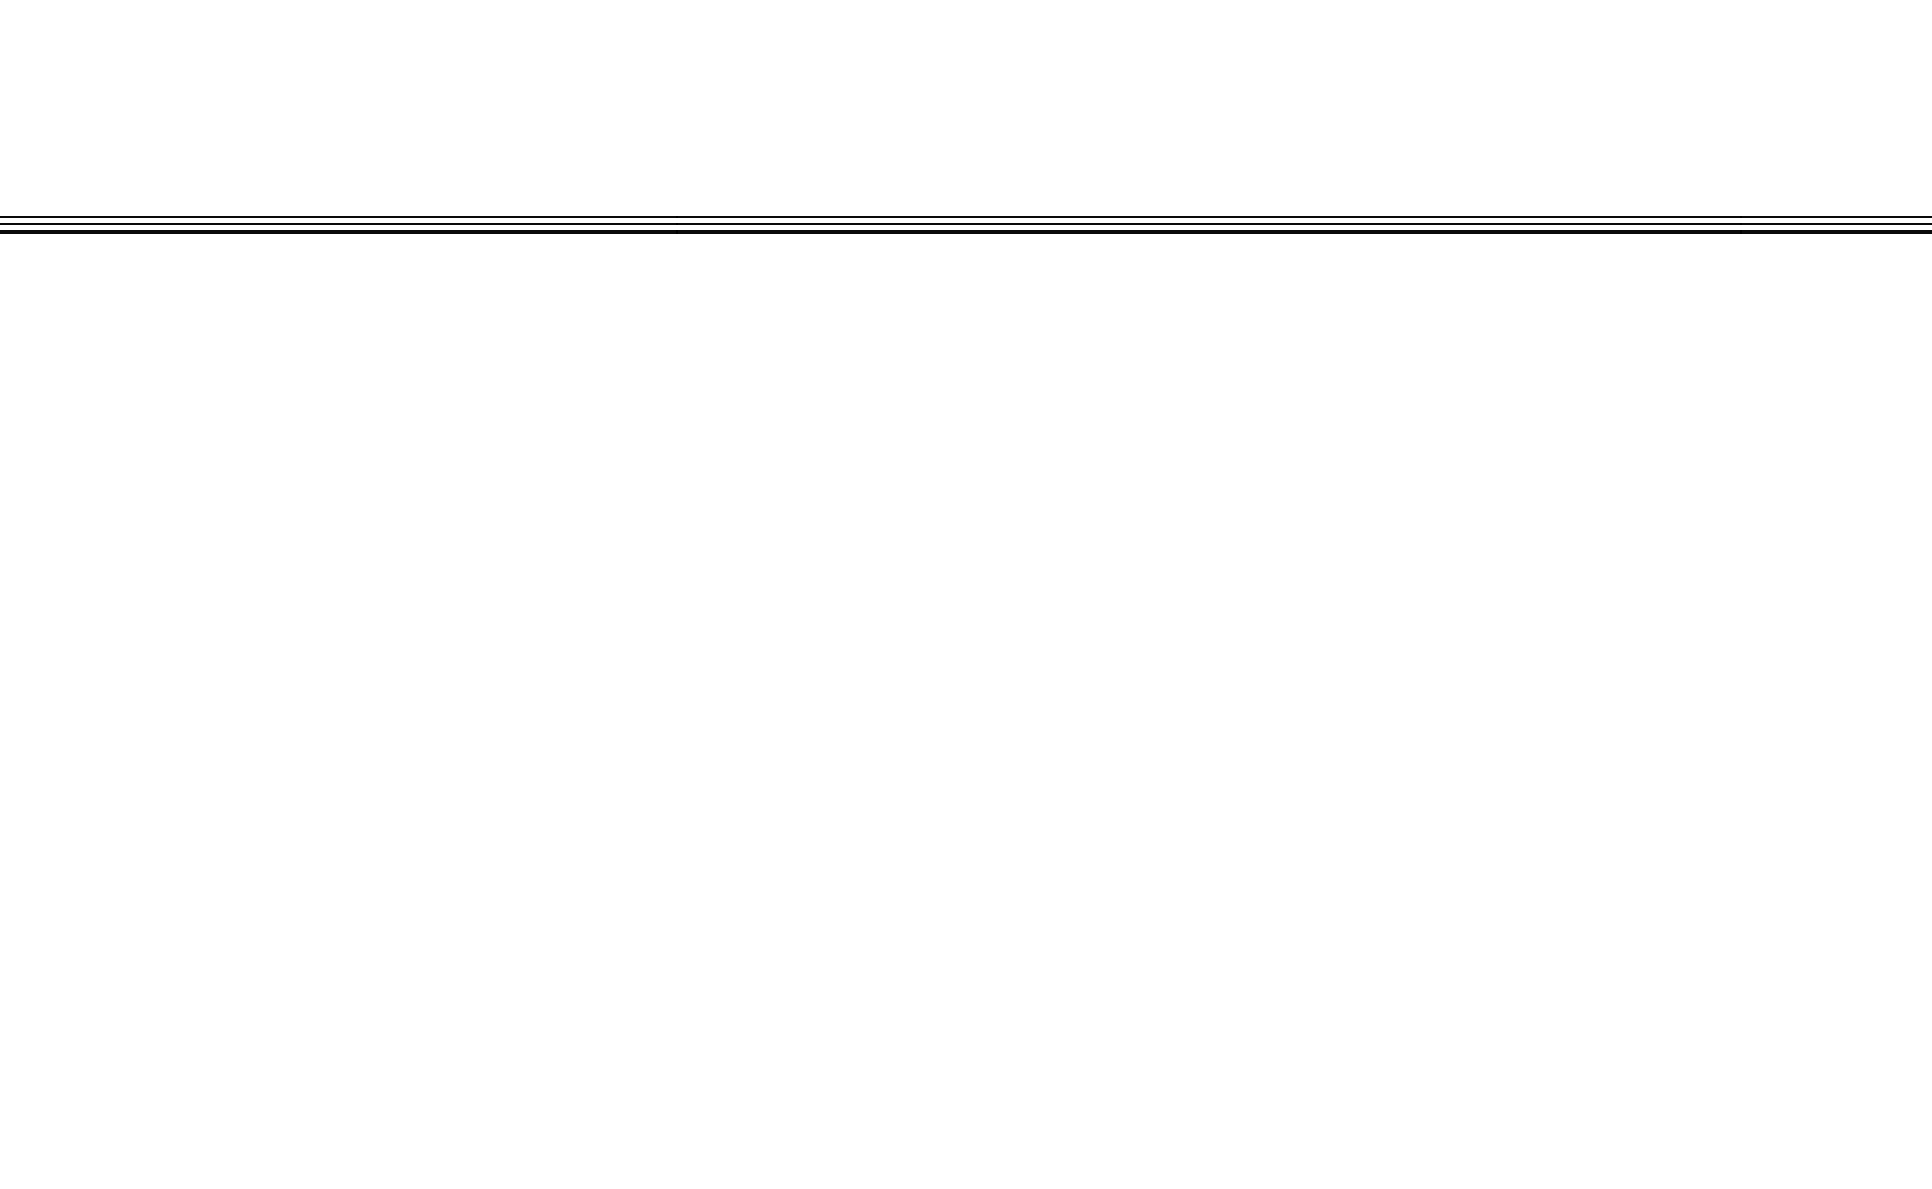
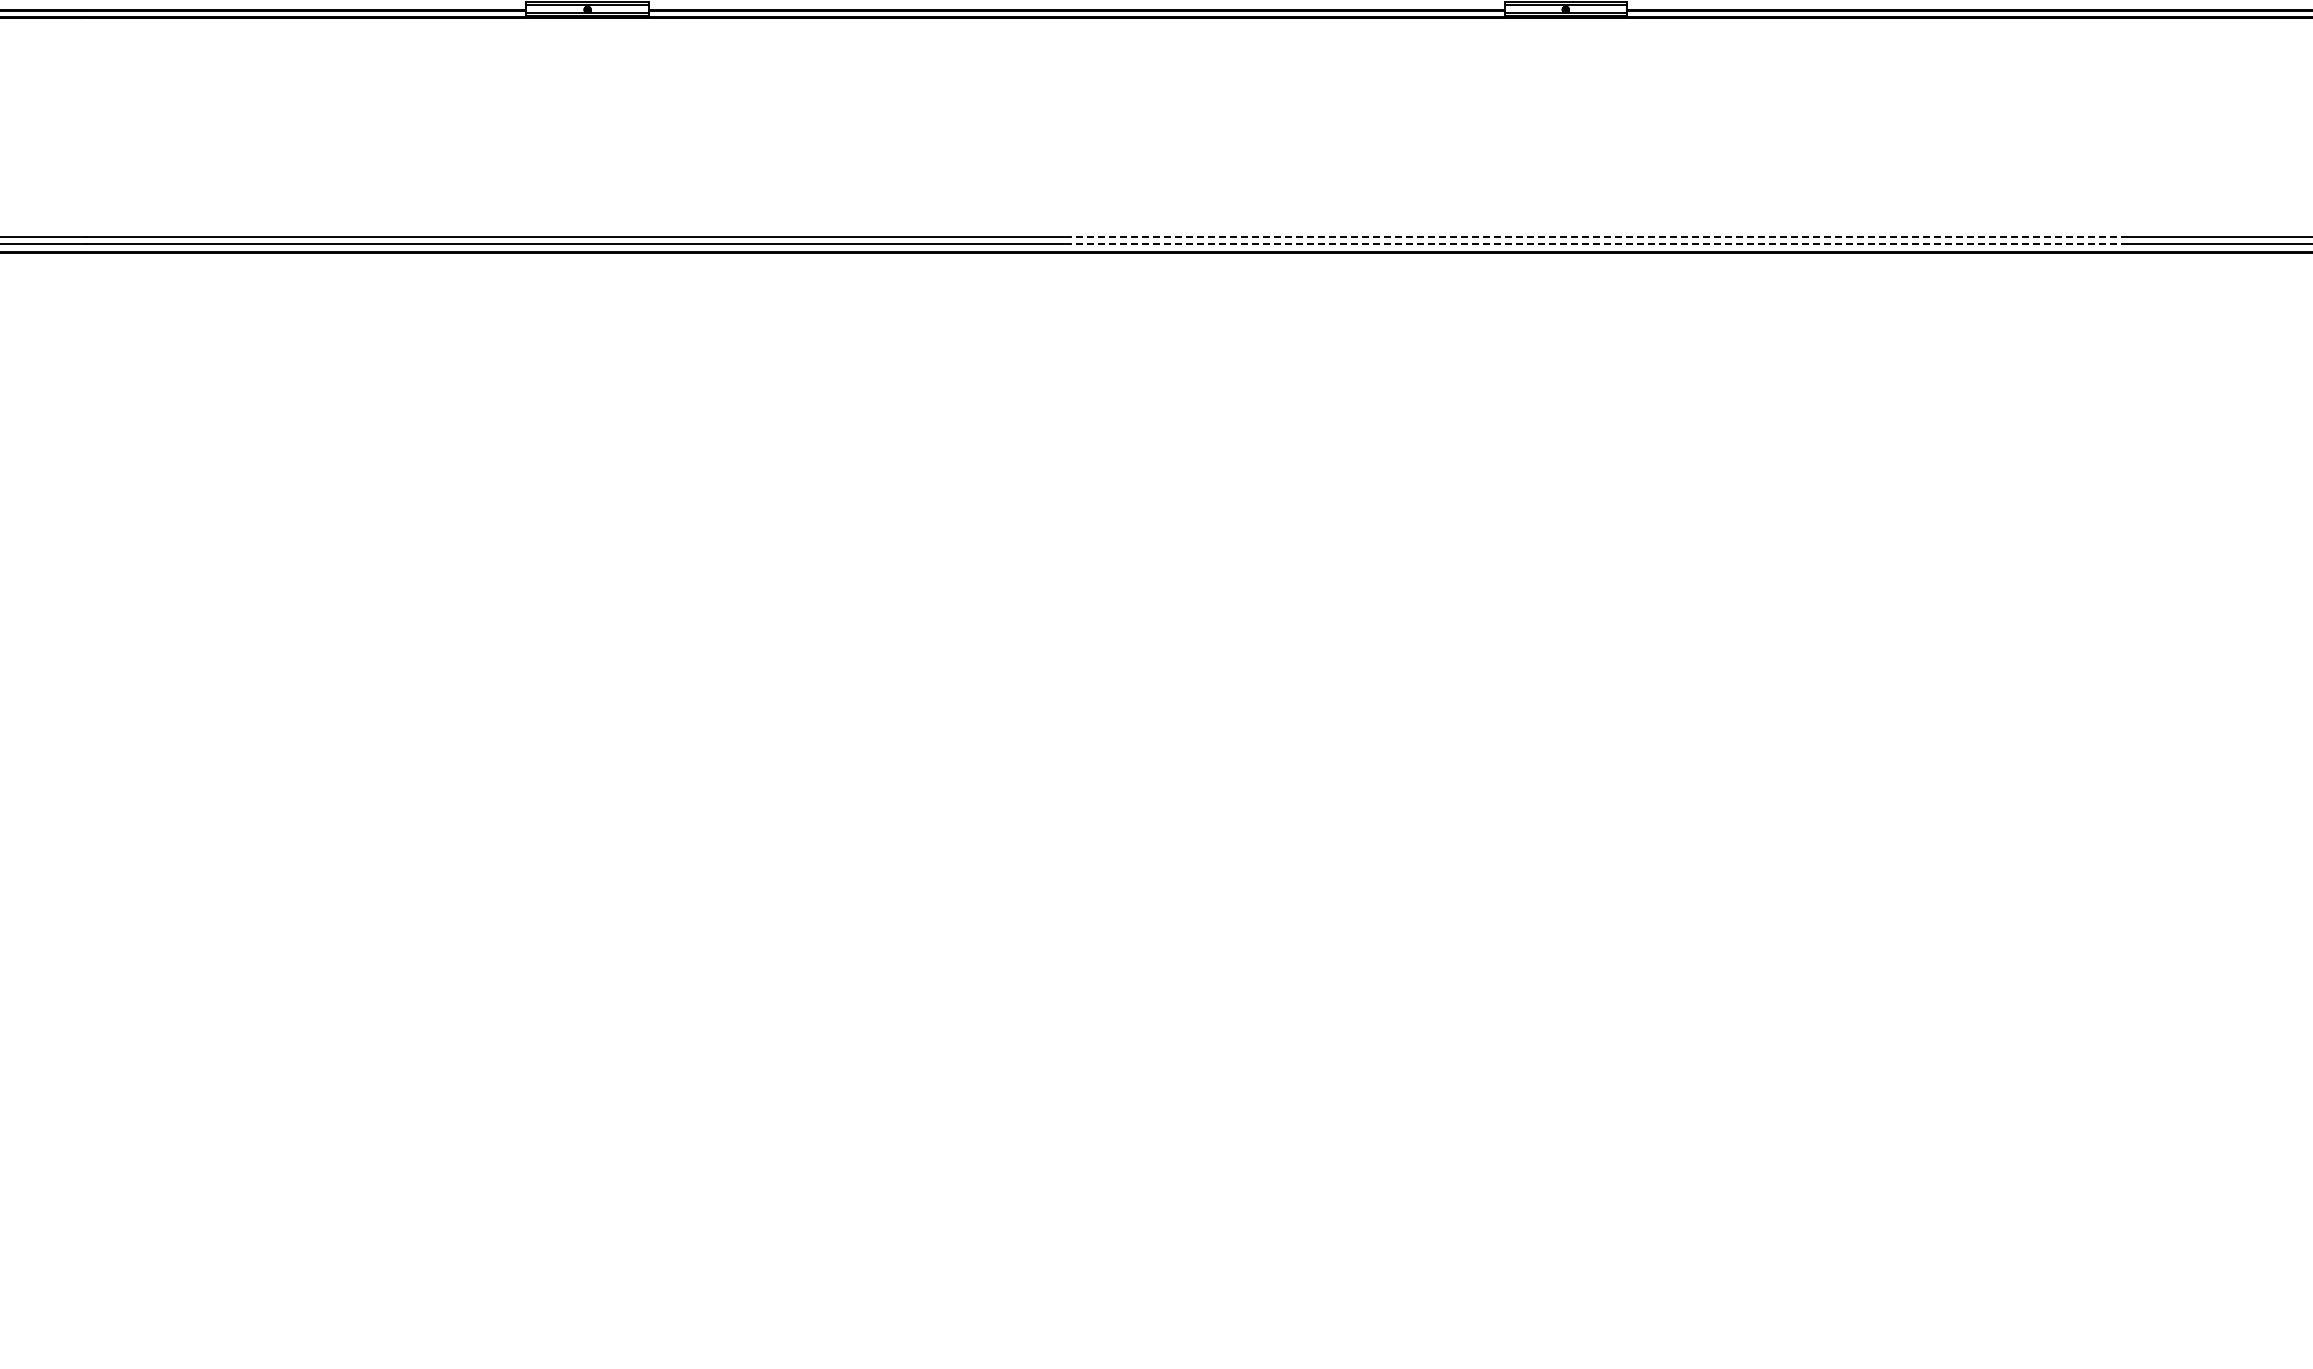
line: (1209, 216) -> (1596, 236), solid -> dashed
line: (1209, 224) -> (1596, 244), solid -> dashed

